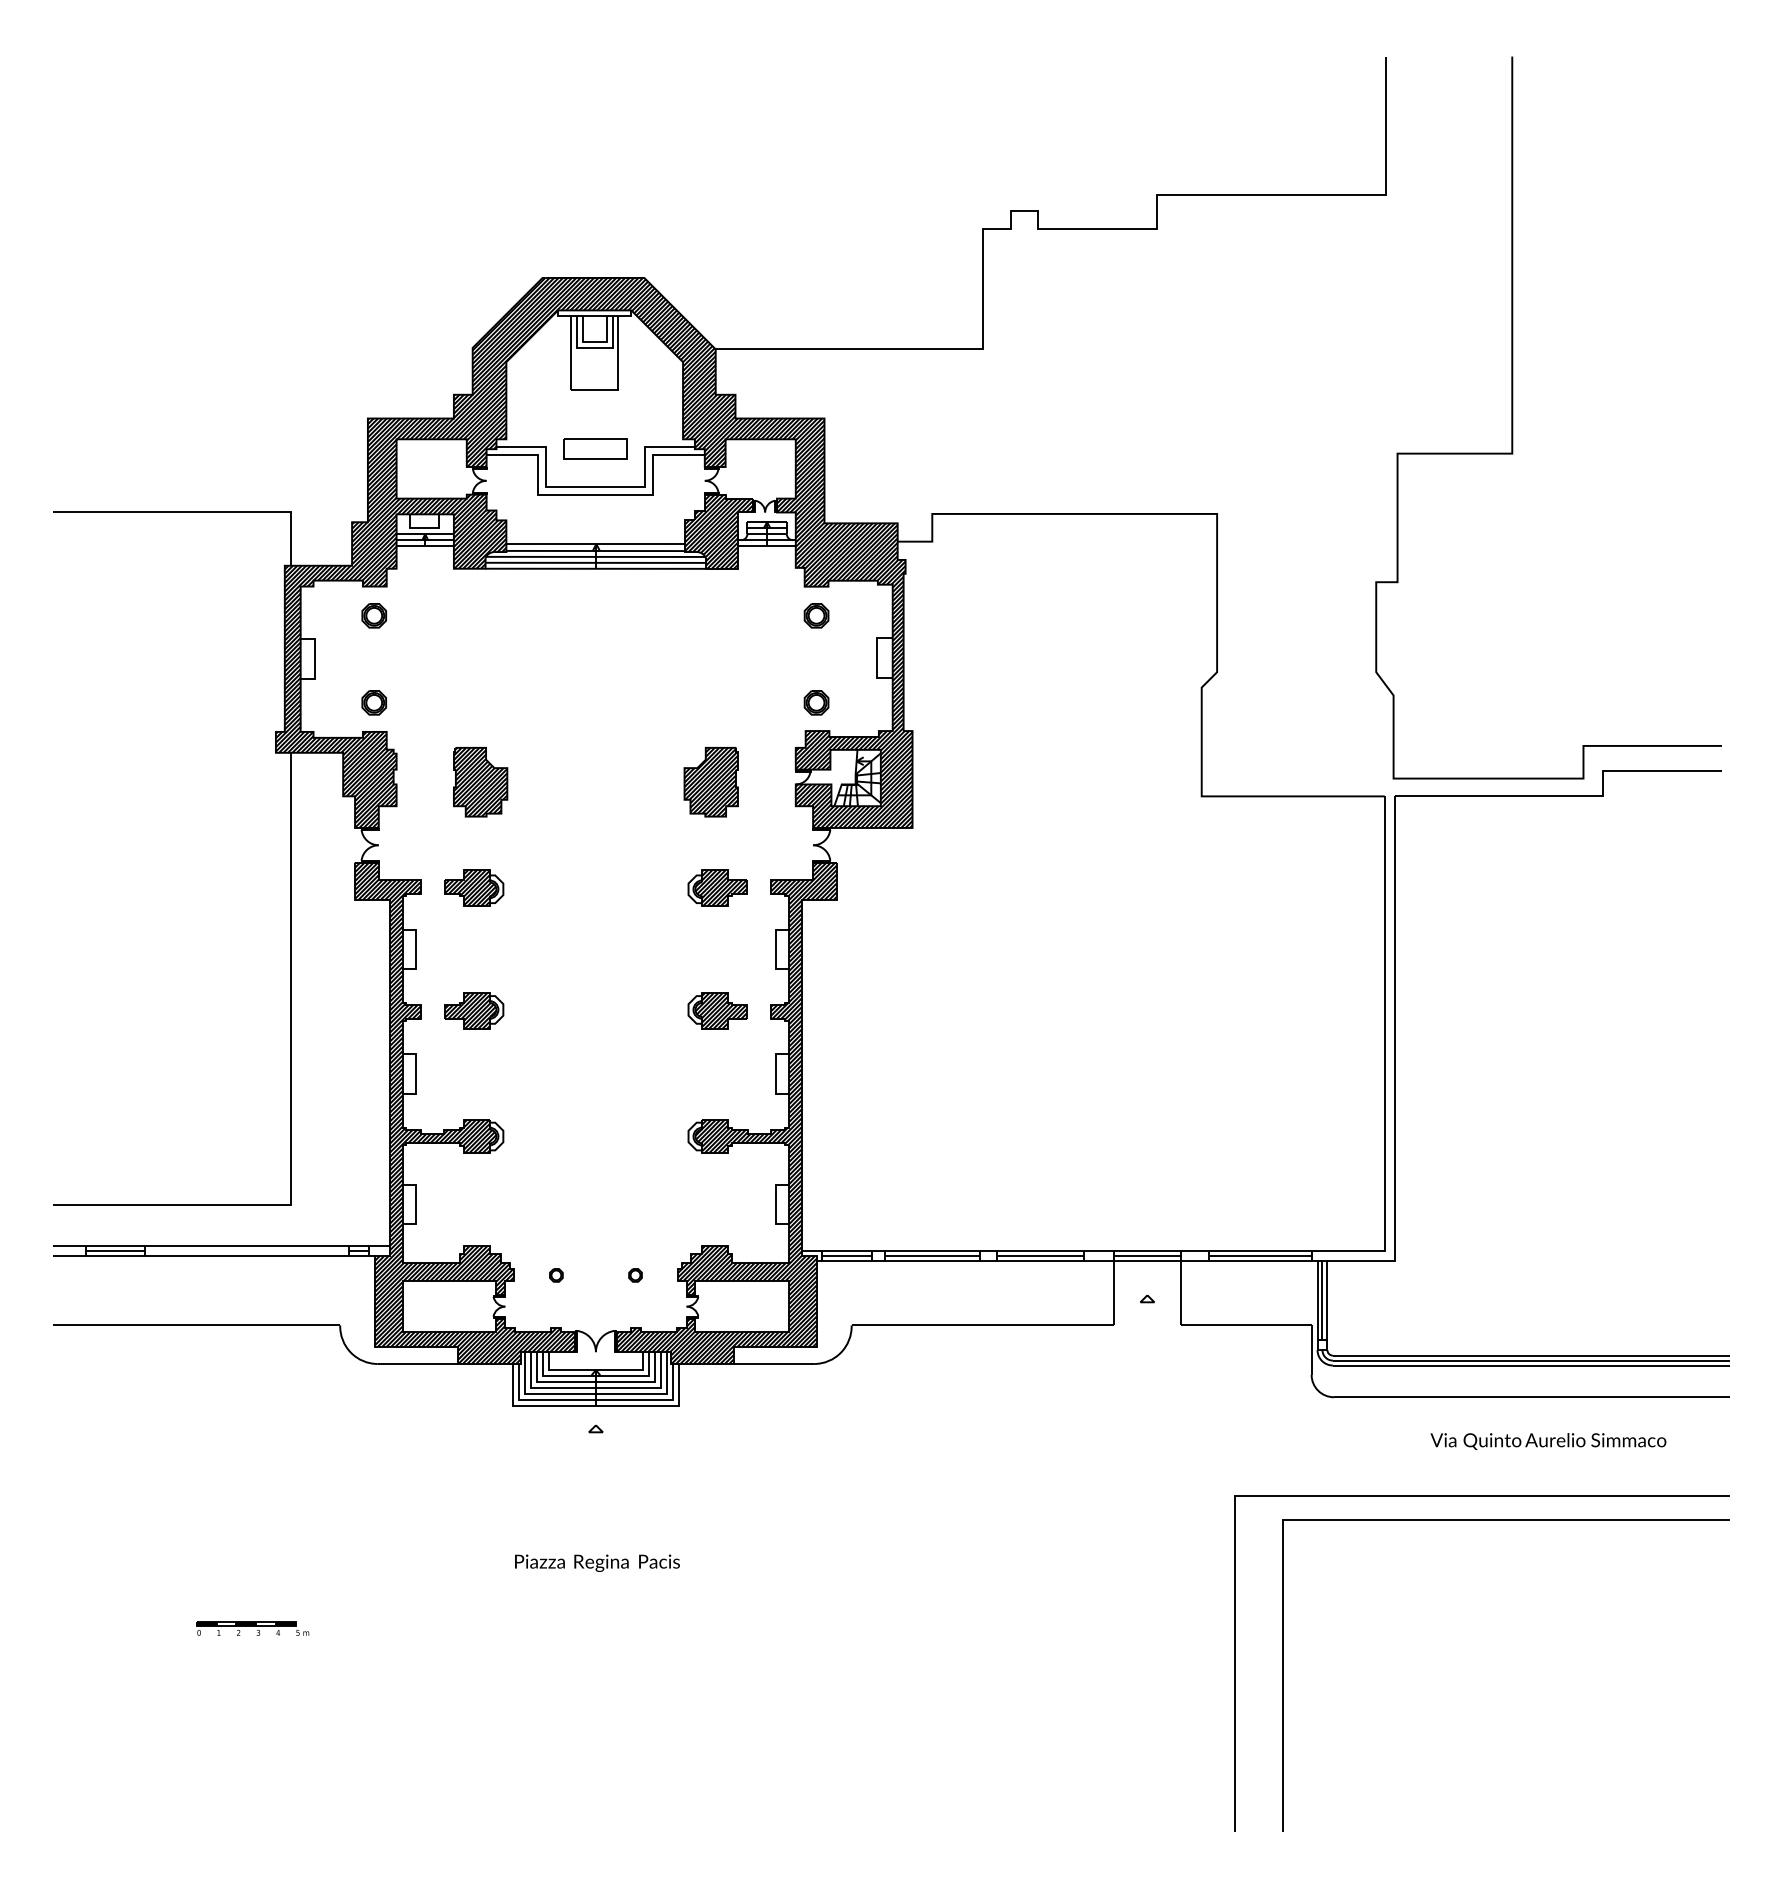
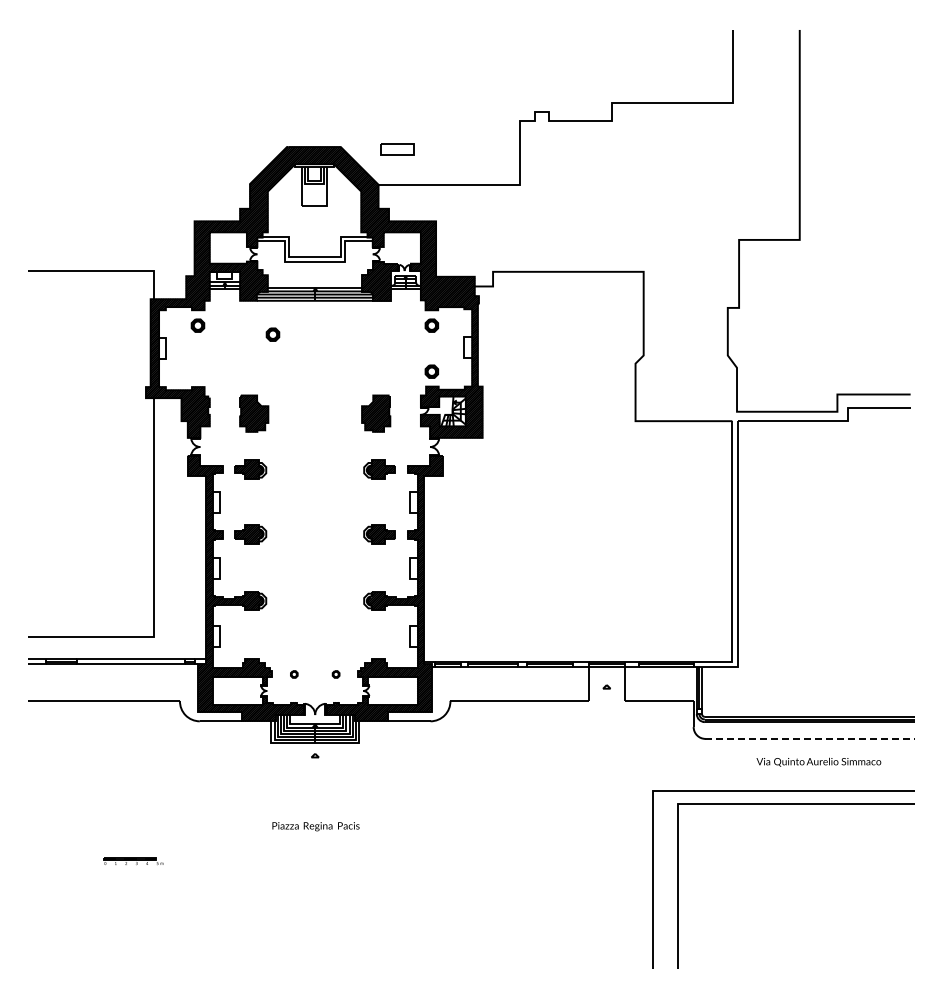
part: (596, 449) -> (397, 149), moved
part: (373, 702) -> (272, 334), moved
line: (1532, 1396) -> (810, 738), solid -> dashed

